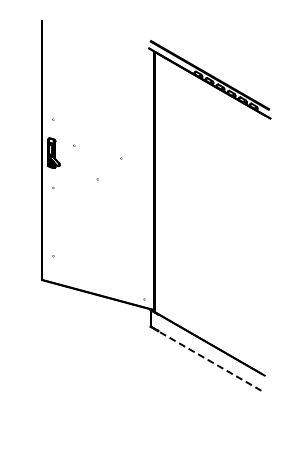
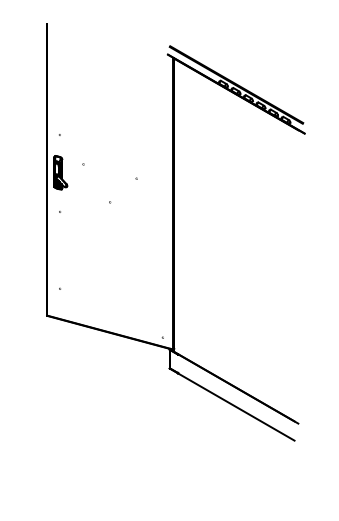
line: (209, 360) -> (236, 406), dashed -> solid

